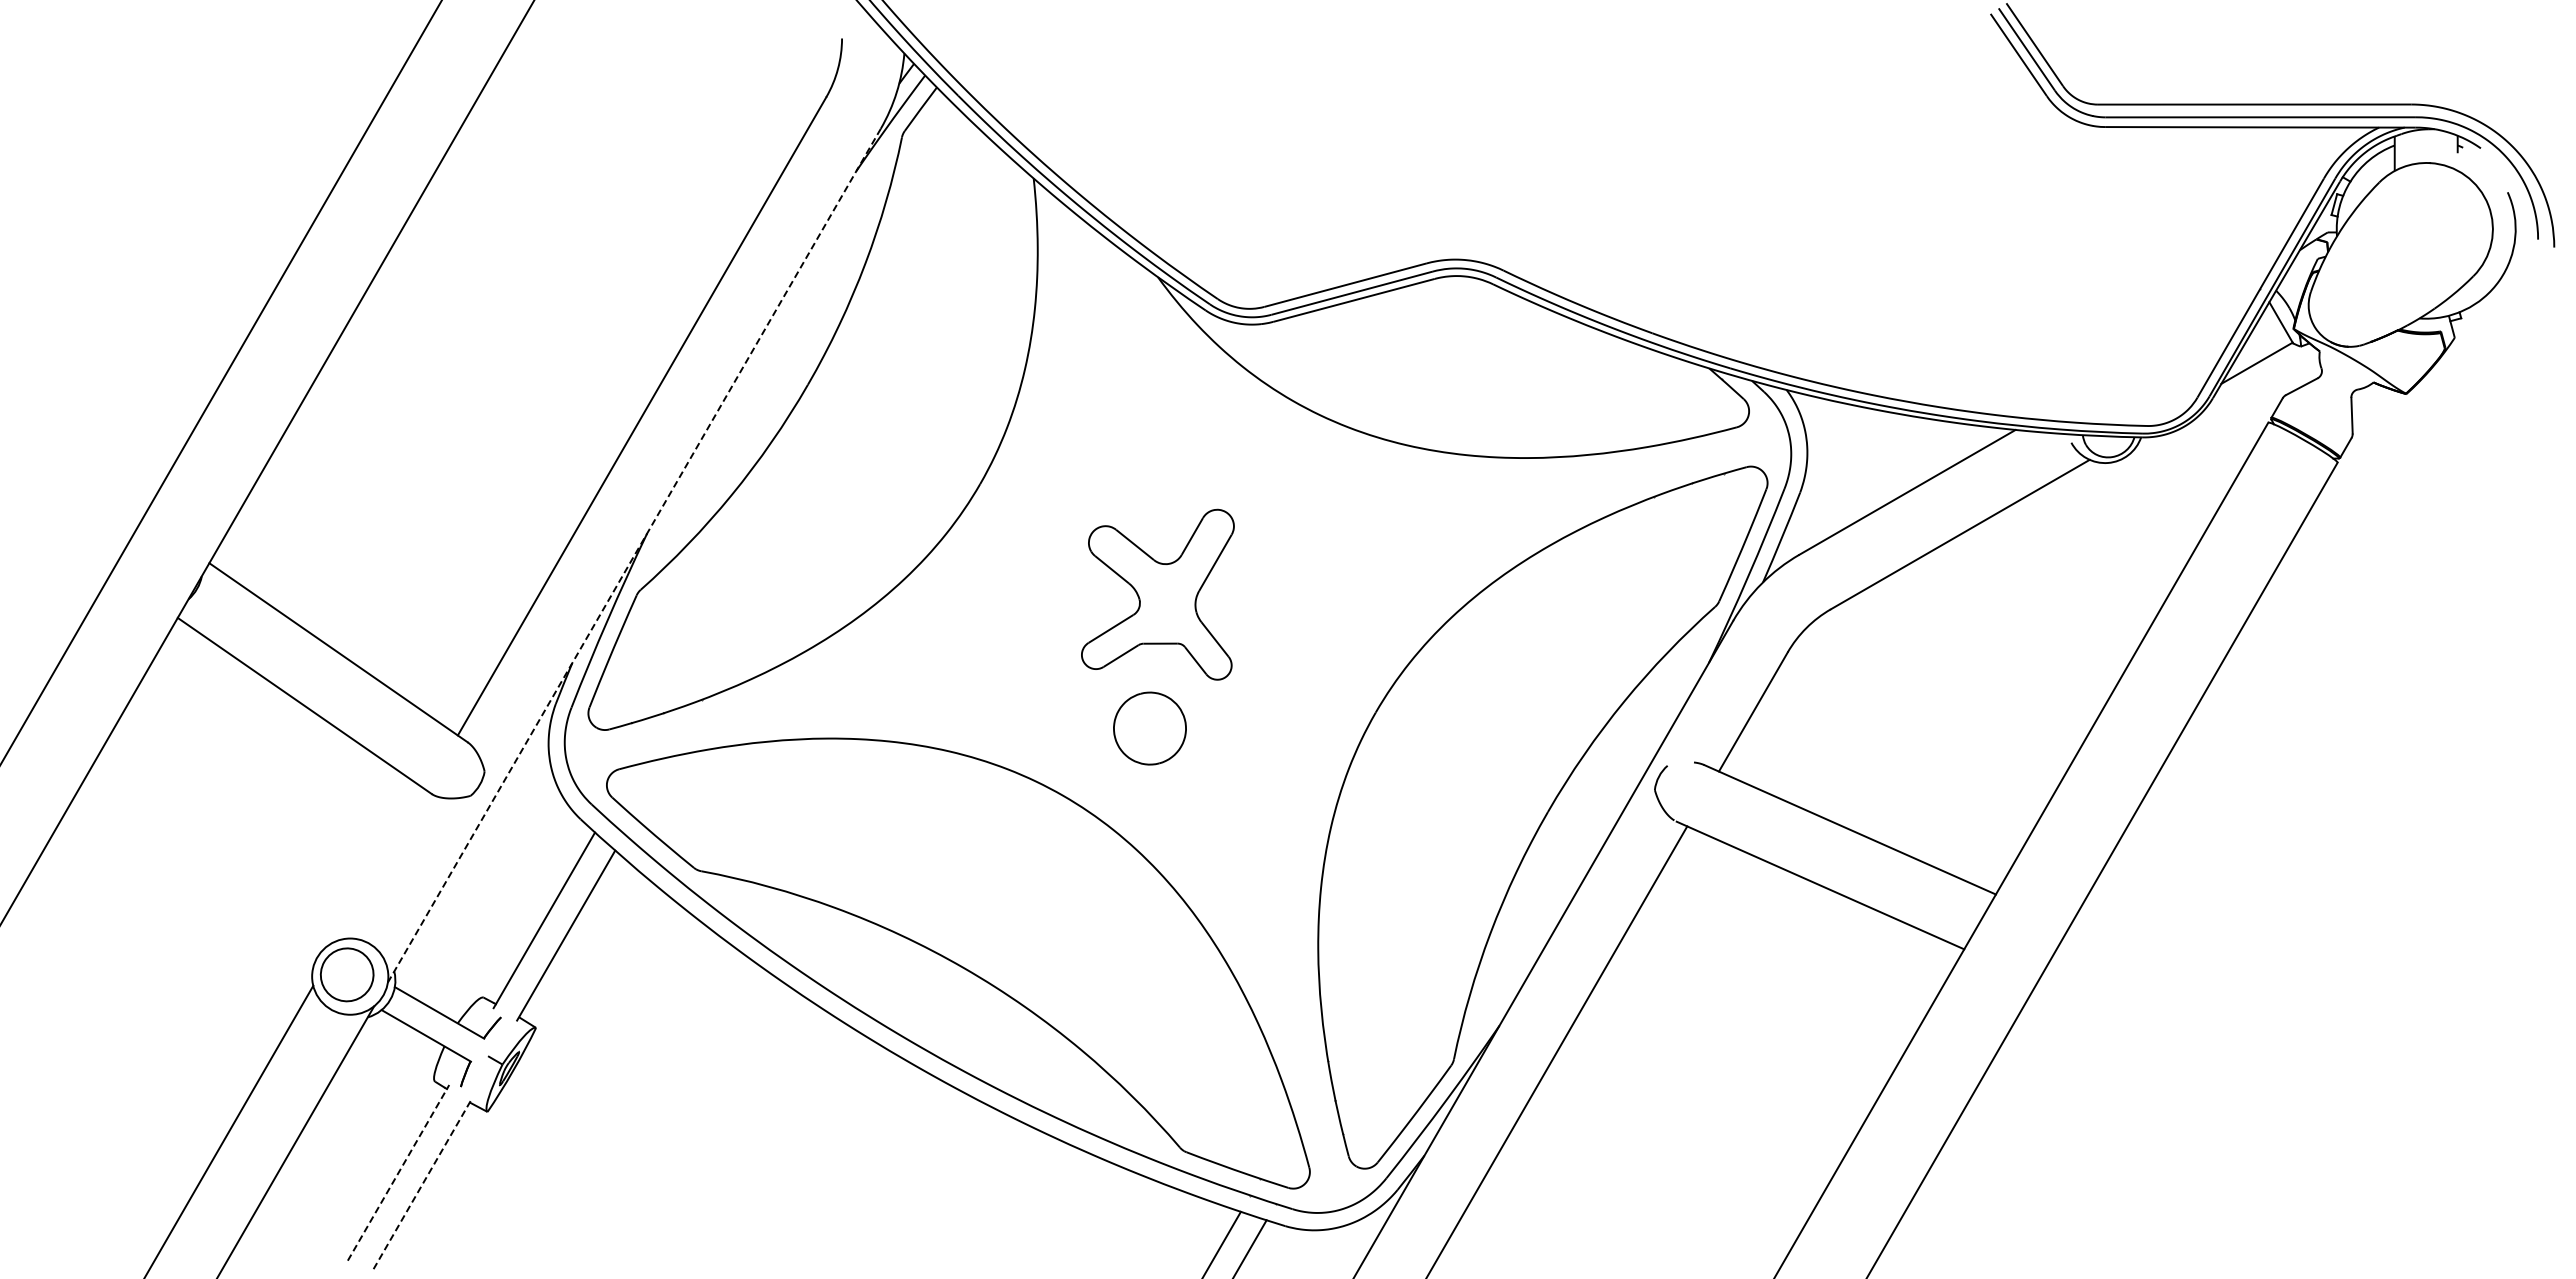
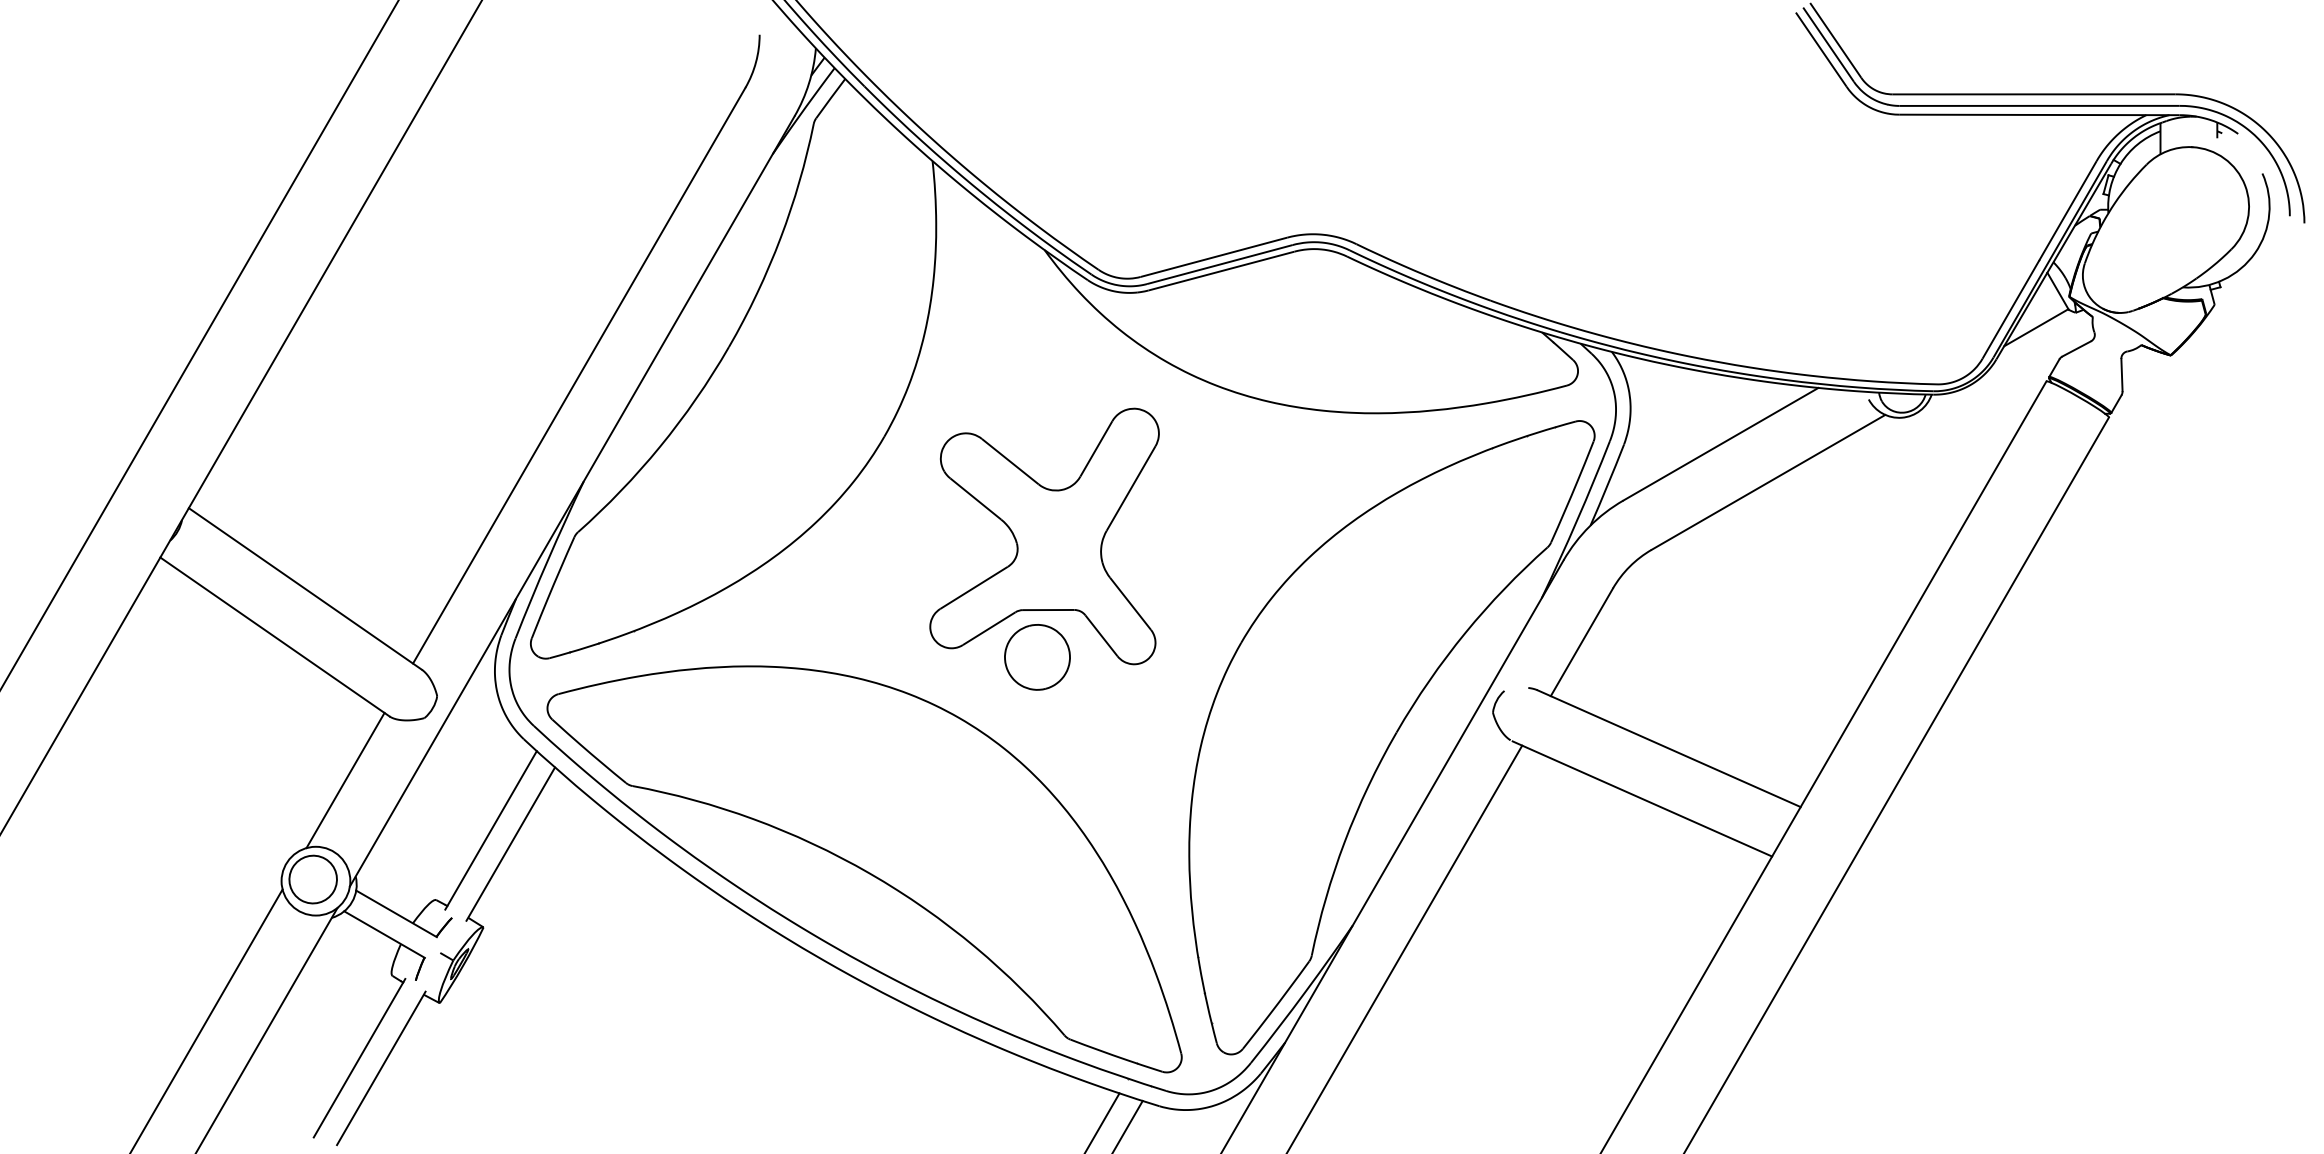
line: (634, 555) -> (572, 501), dashed -> solid
part: (1157, 594) -> (1044, 536), size x1.67
line: (382, 865) -> (345, 780), added
line: (398, 1172) -> (359, 1057), dashed -> solid
line: (422, 1183) -> (381, 1067), dashed -> solid

